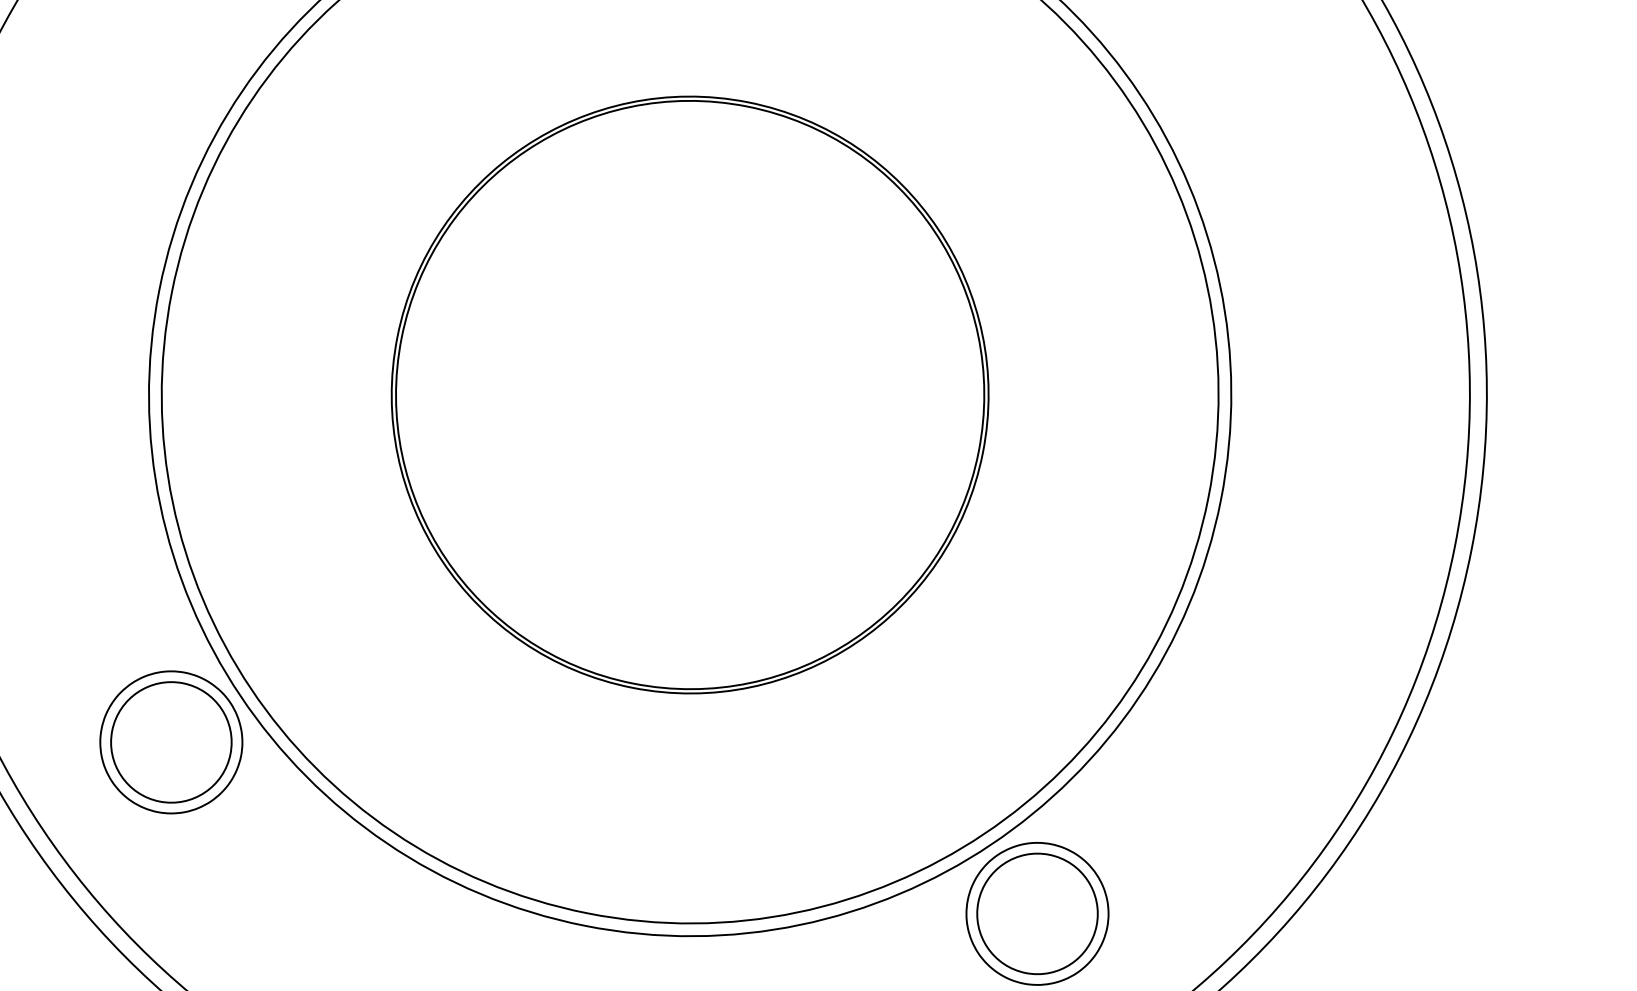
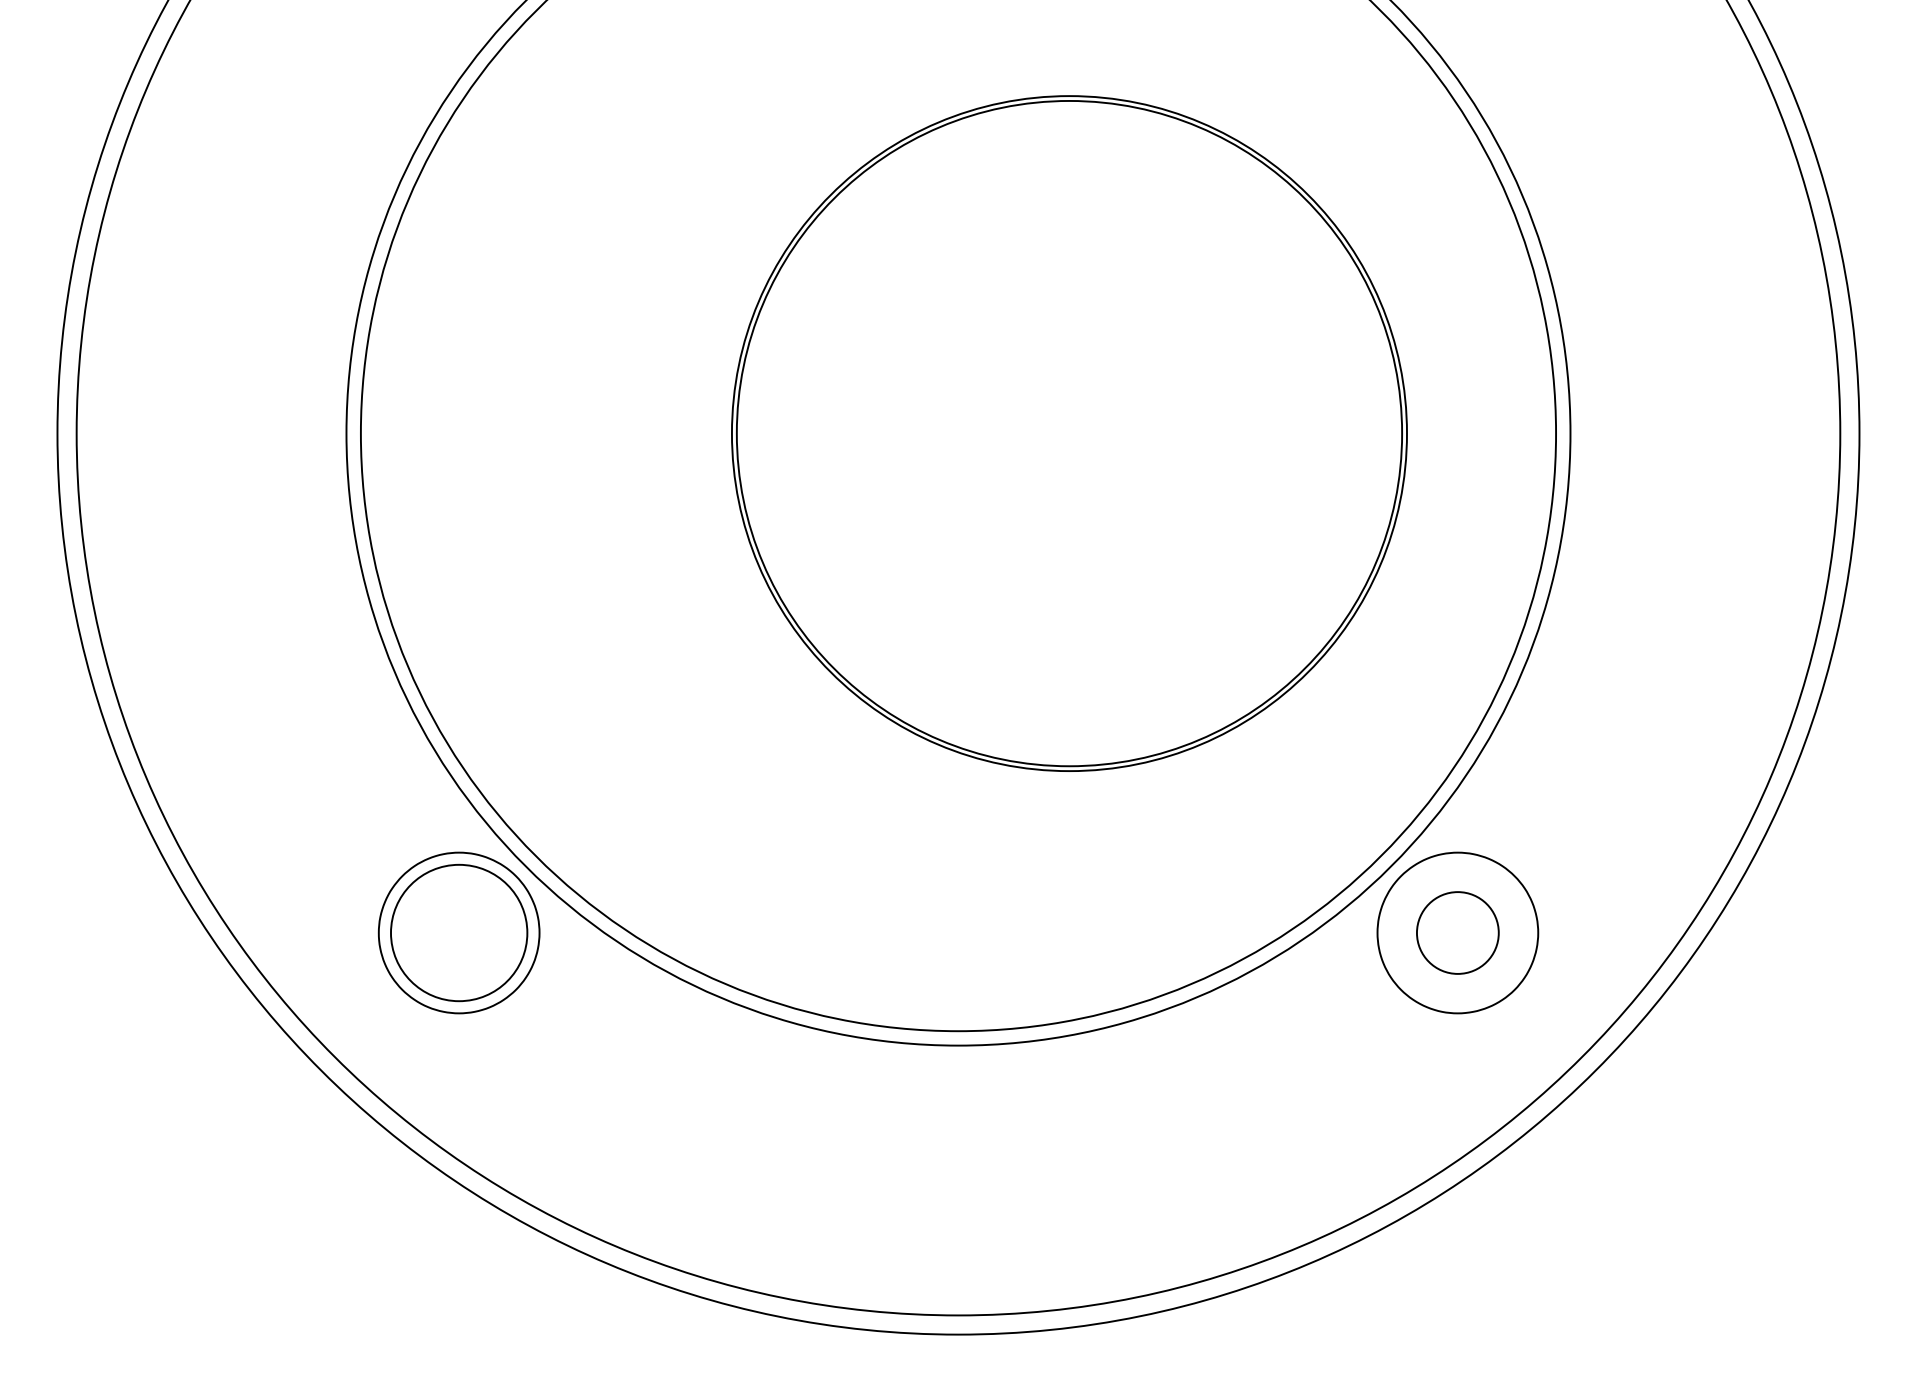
part: (690, 394) -> (1069, 433), moved
circle: (1037, 913) -> (1457, 932), size x0.6

